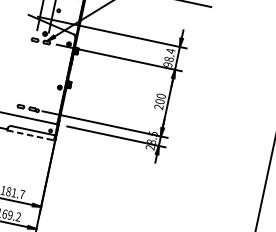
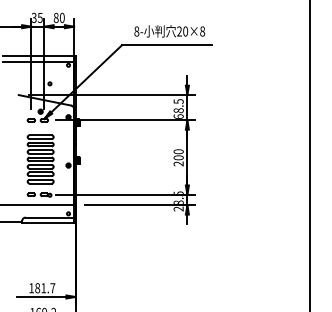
text: (169, 57) -> (178, 108), 98.4 -> 68.5
part: (35, 76) -> (40, 159), added
line: (30, 135) -> (48, 223), dashed -> solid

